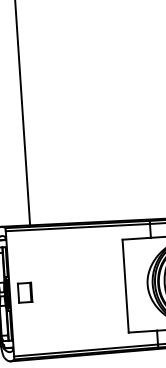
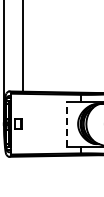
line: (125, 286) -> (67, 124), solid -> dashed

